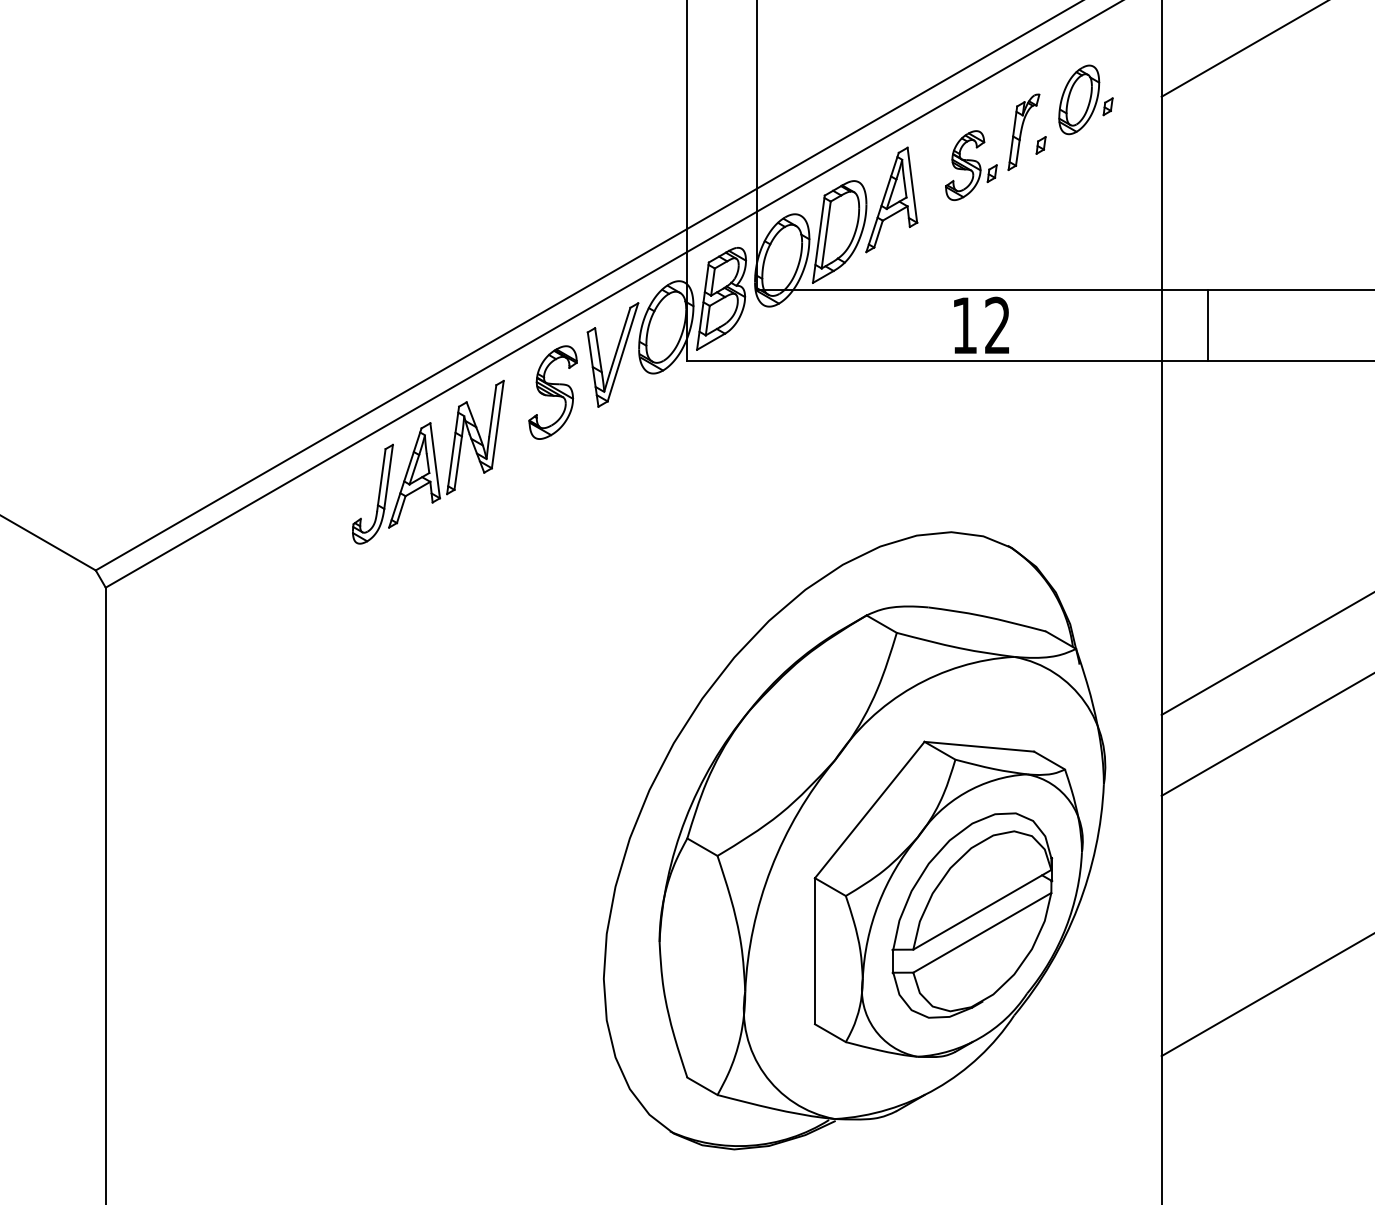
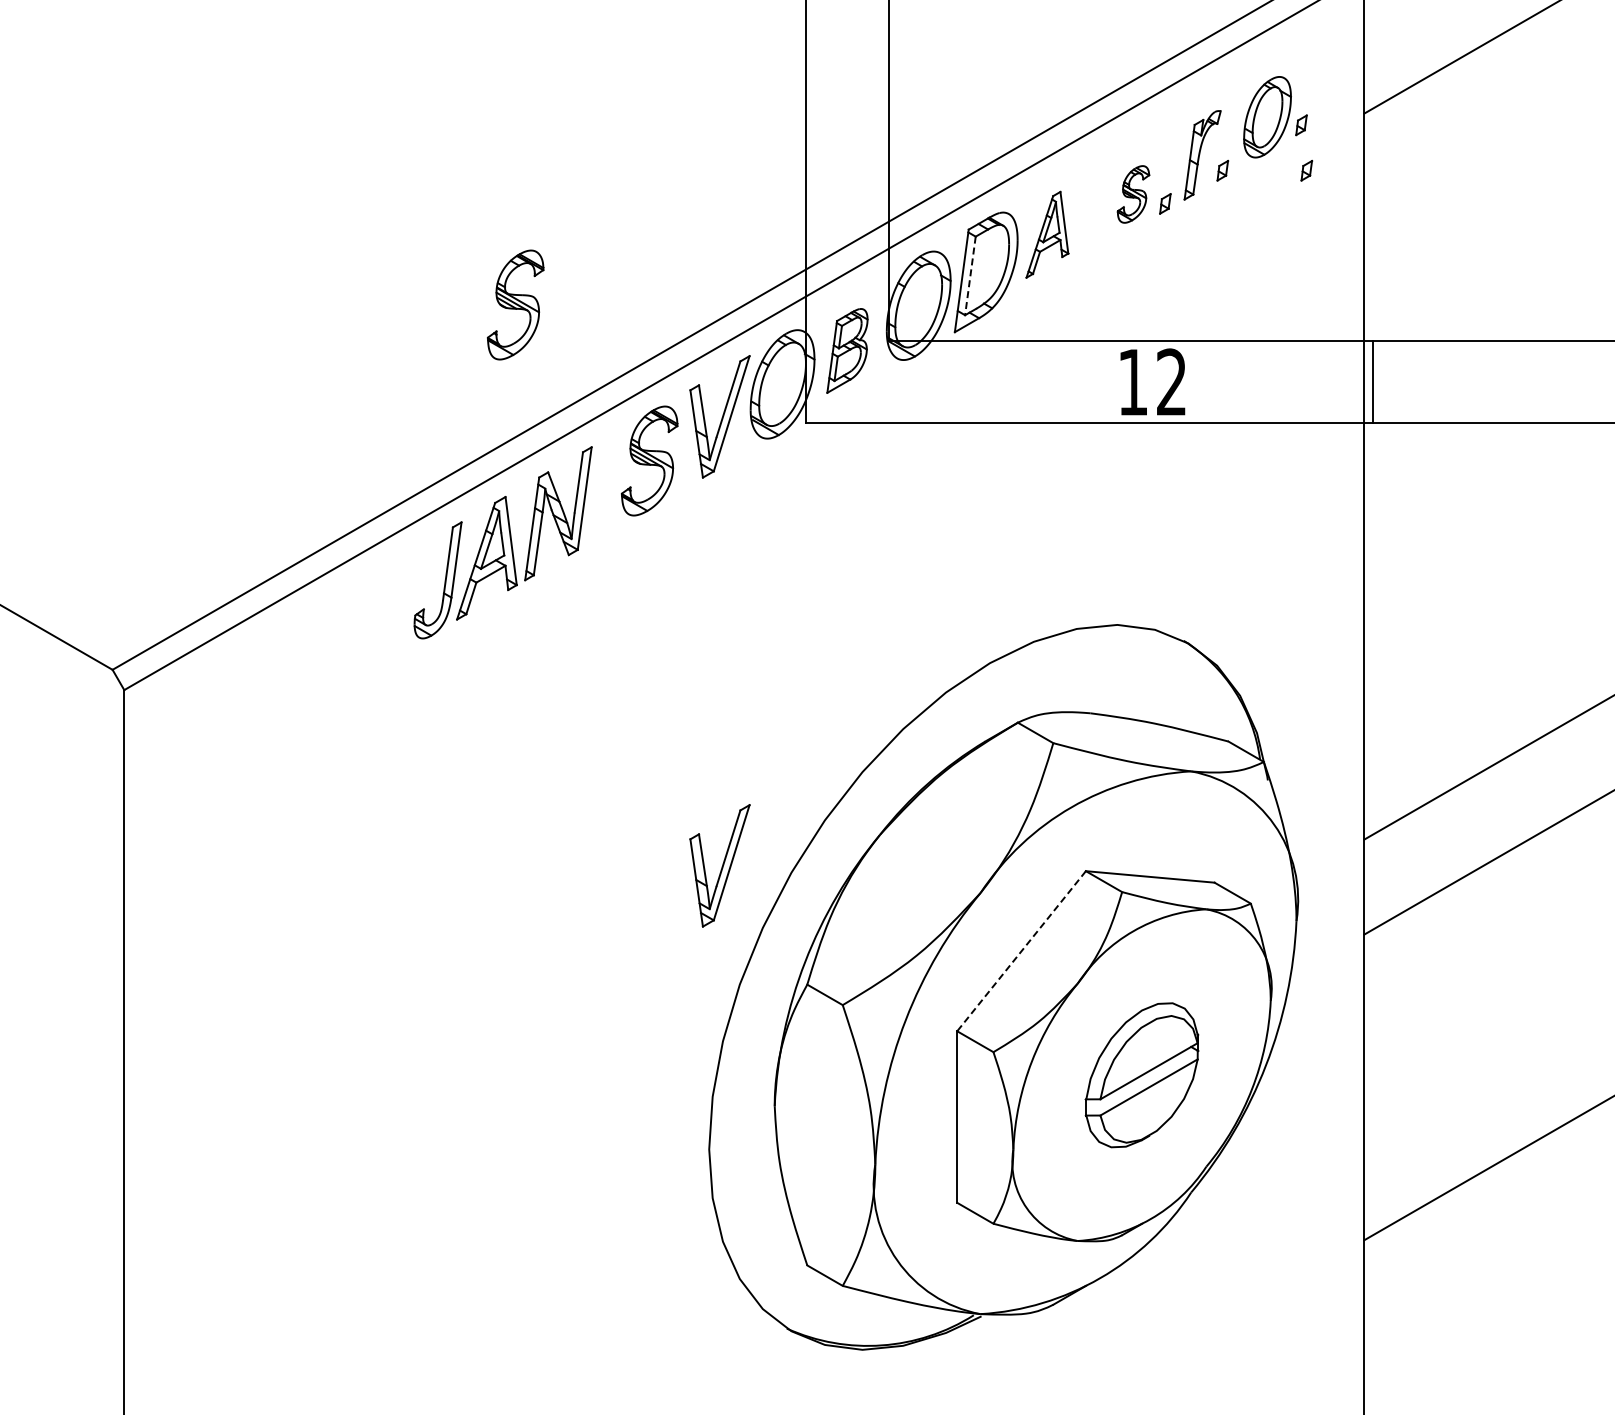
part: (1112, 145) -> (1306, 170), added
part: (965, 165) -> (1133, 194), size x0.7
part: (891, 199) -> (1047, 234), size x0.7
line: (826, 234) -> (970, 275), solid -> dashed
part: (438, 259) -> (515, 304), added
part: (721, 298) -> (847, 350), size x0.7
line: (1207, 324) -> (1372, 381), moved
part: (612, 737) -> (719, 865), added
line: (869, 810) -> (1021, 951), solid -> dashed
part: (971, 915) -> (1141, 1075), size x0.6

